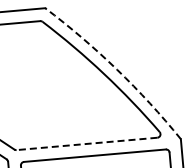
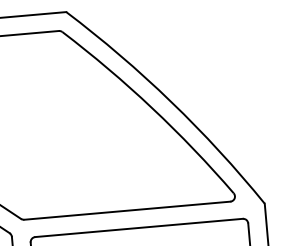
arc: (117, 69) -> (172, 101), dashed -> solid
line: (86, 143) -> (126, 210), dashed -> solid

